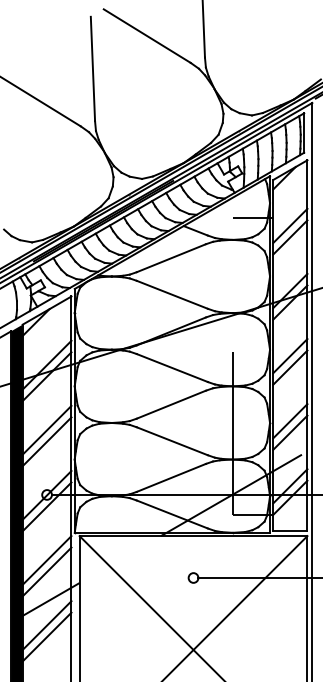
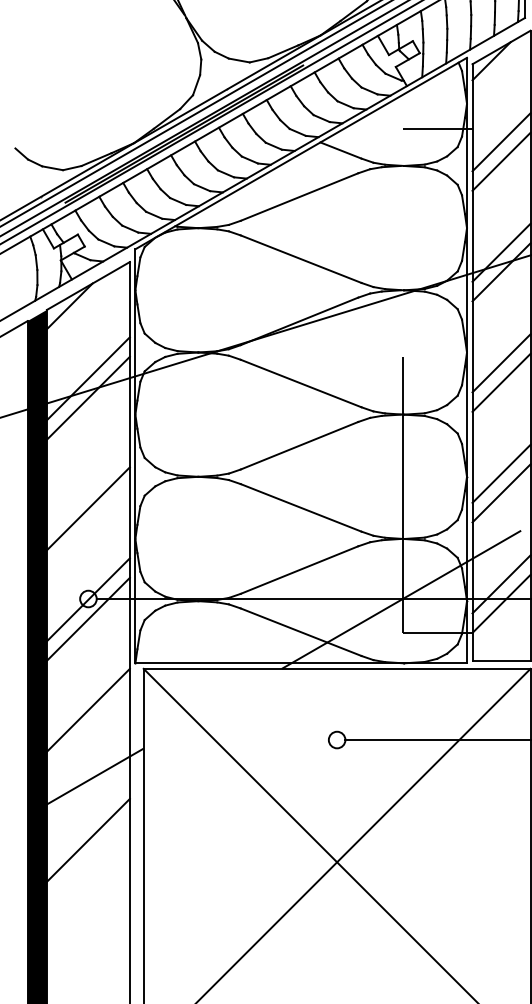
line: (46, 429) -> (87, 487), removed
line: (46, 571) -> (87, 729), removed
line: (46, 625) -> (87, 820), removed

